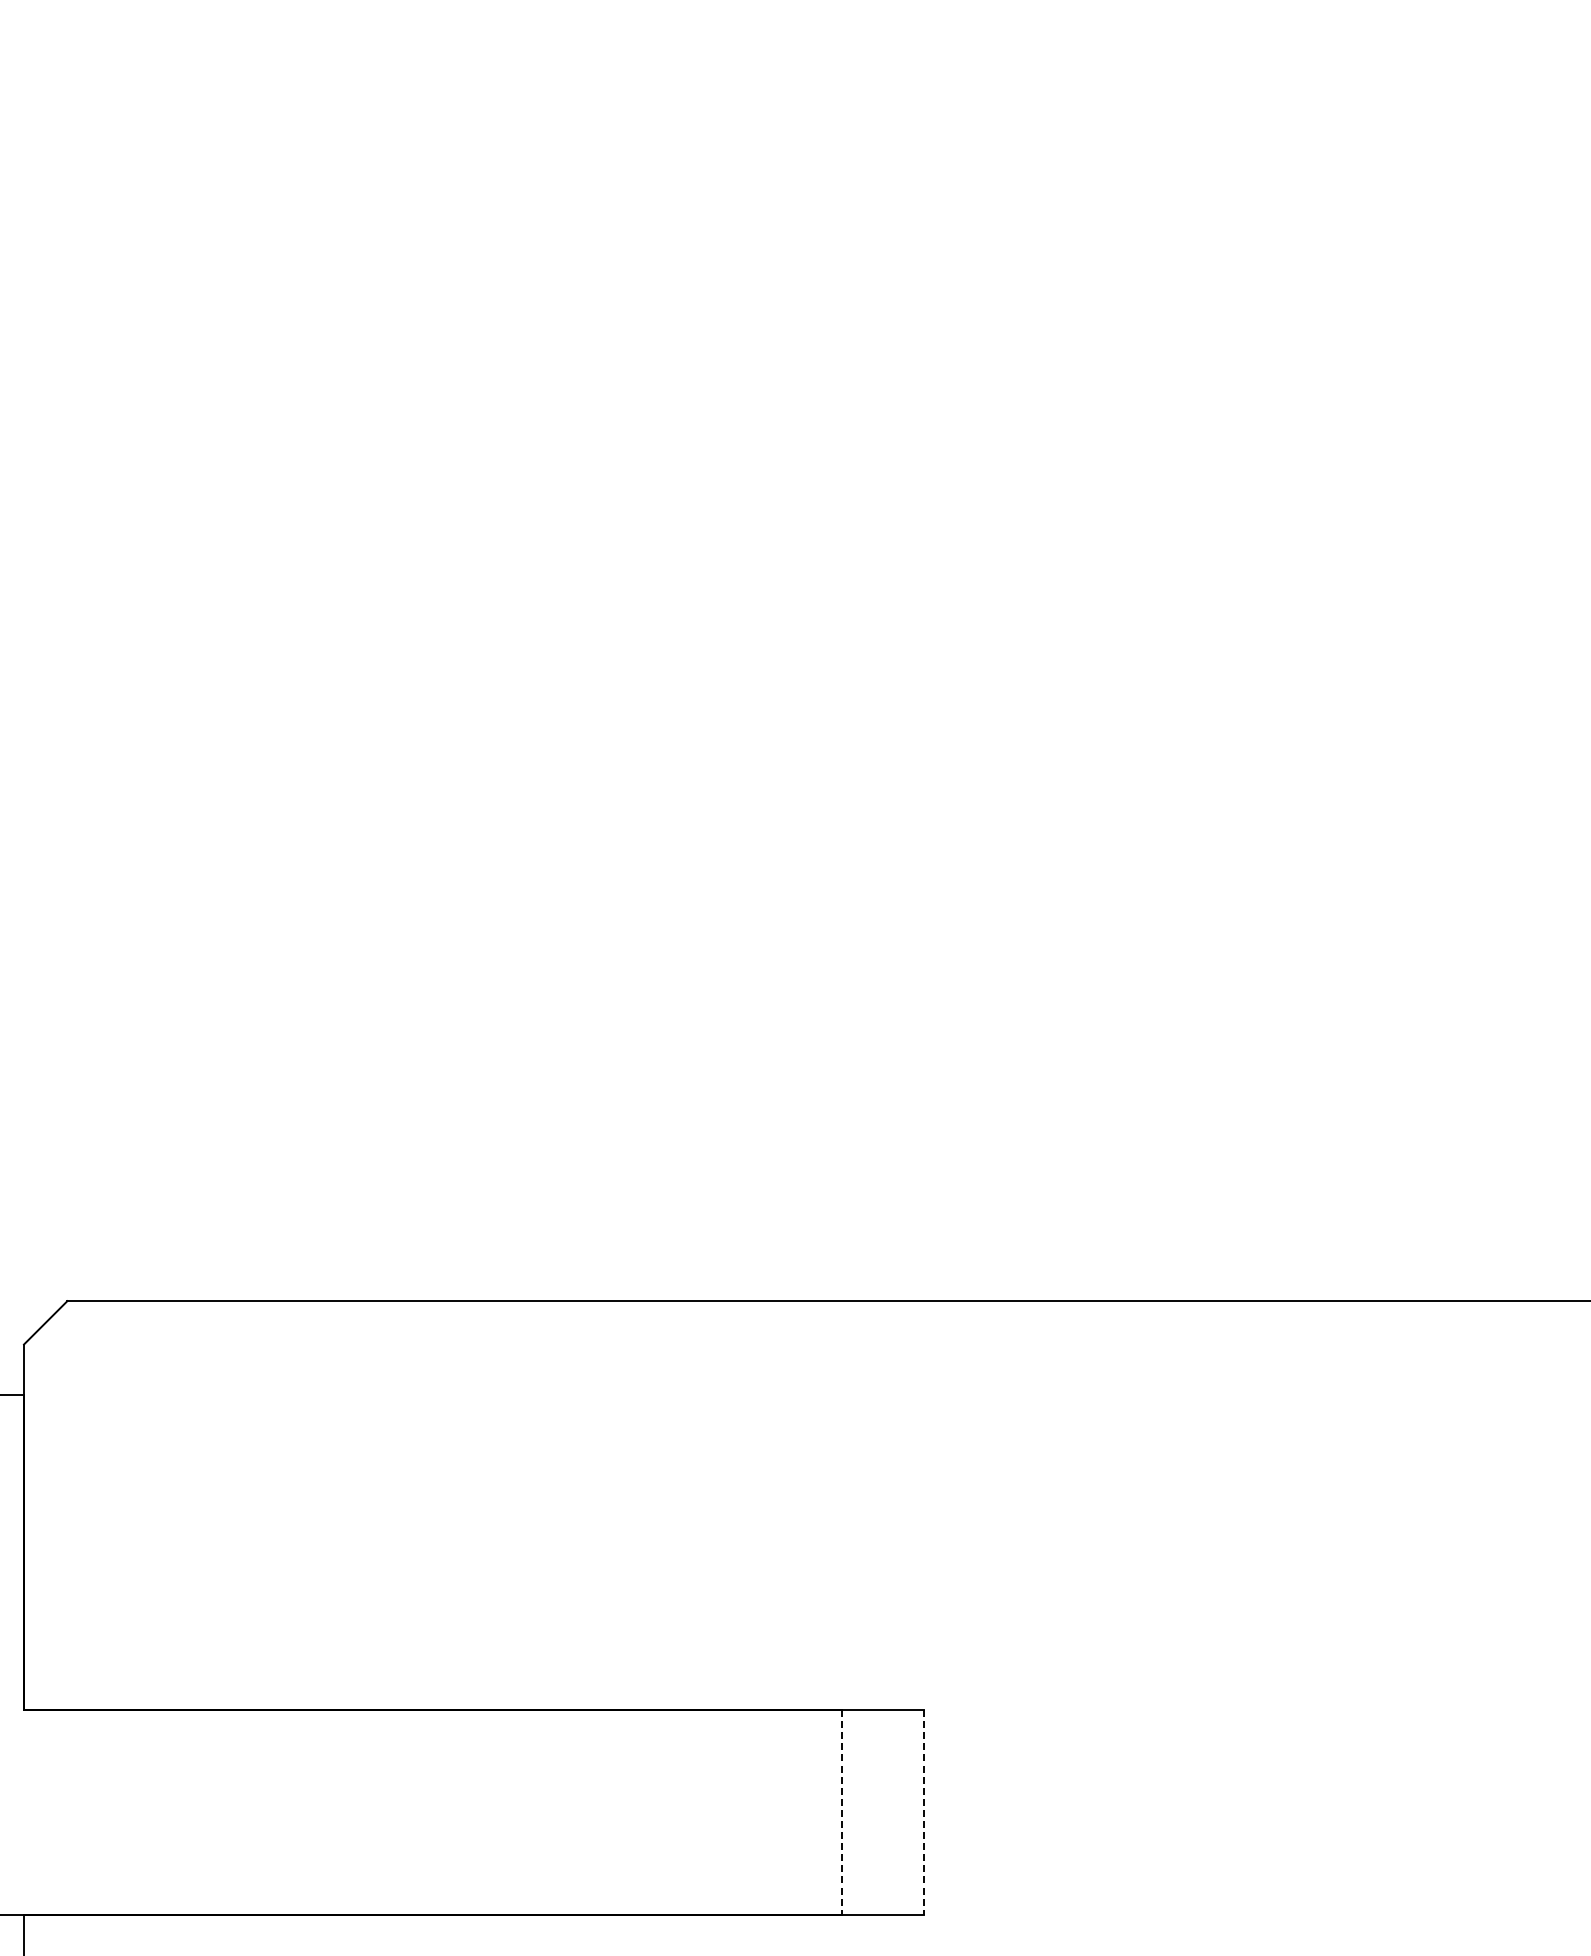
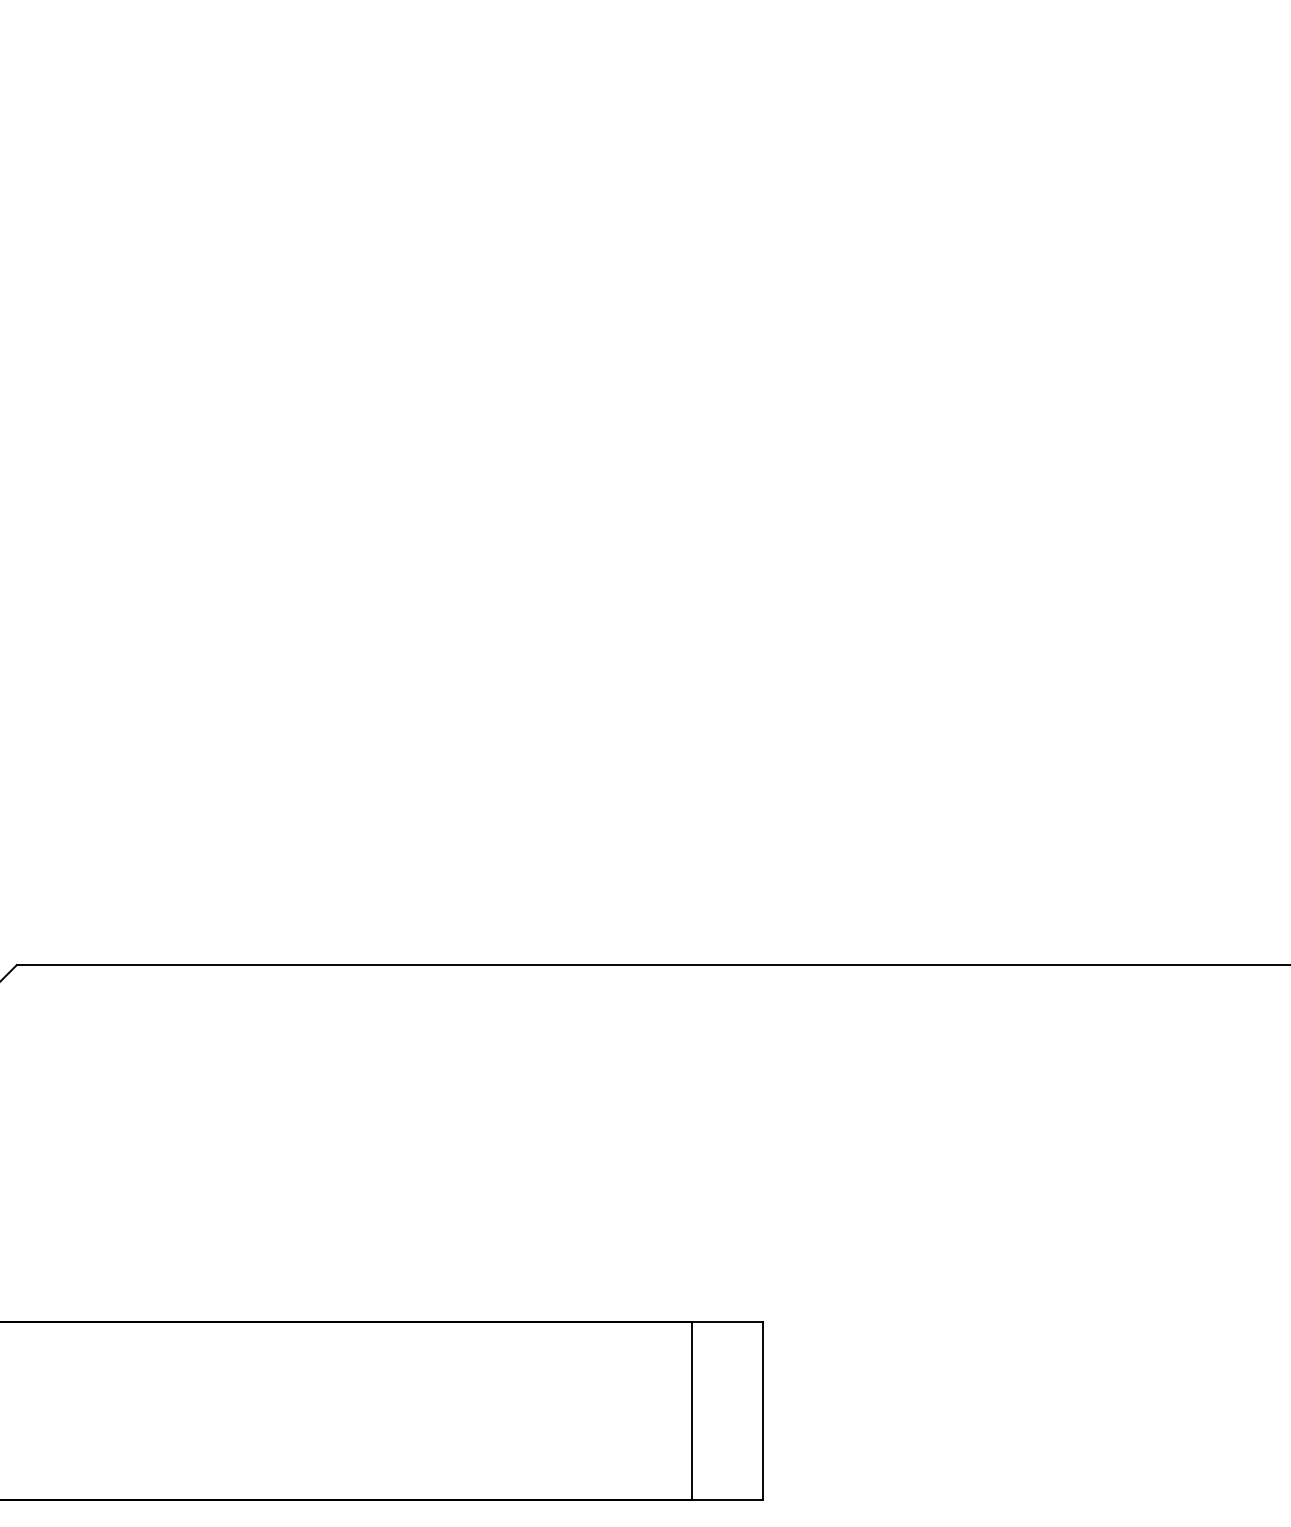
line: (842, 1812) -> (692, 1411), dashed -> solid
line: (923, 1812) -> (763, 1411), dashed -> solid

